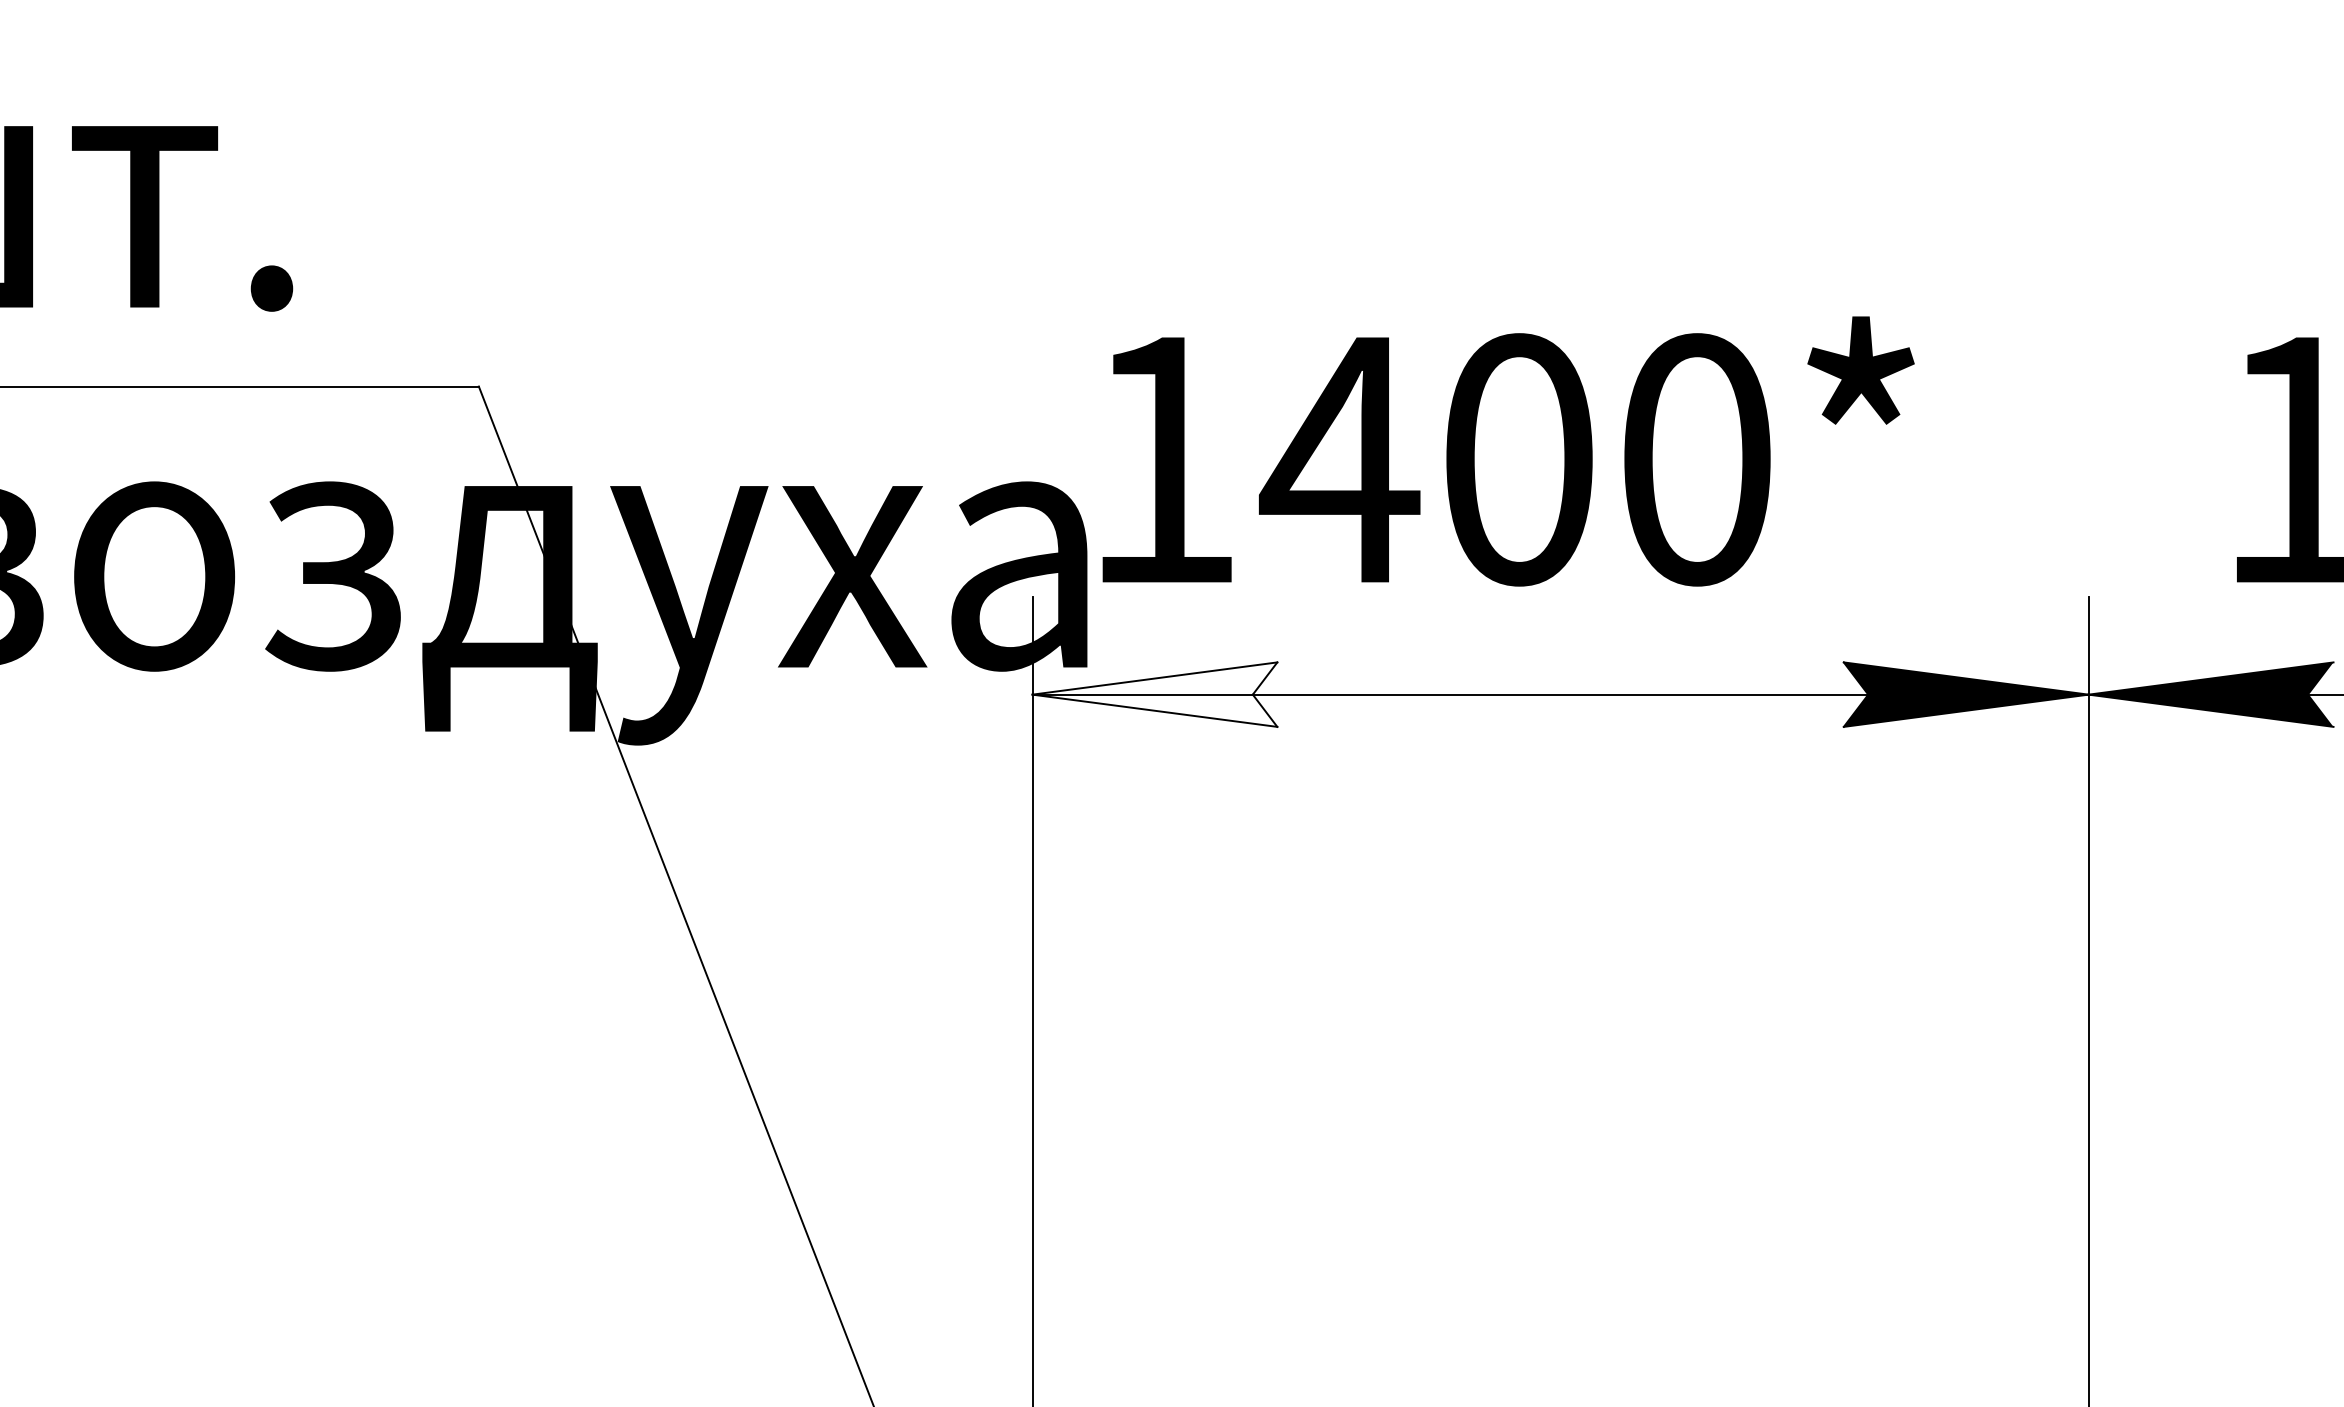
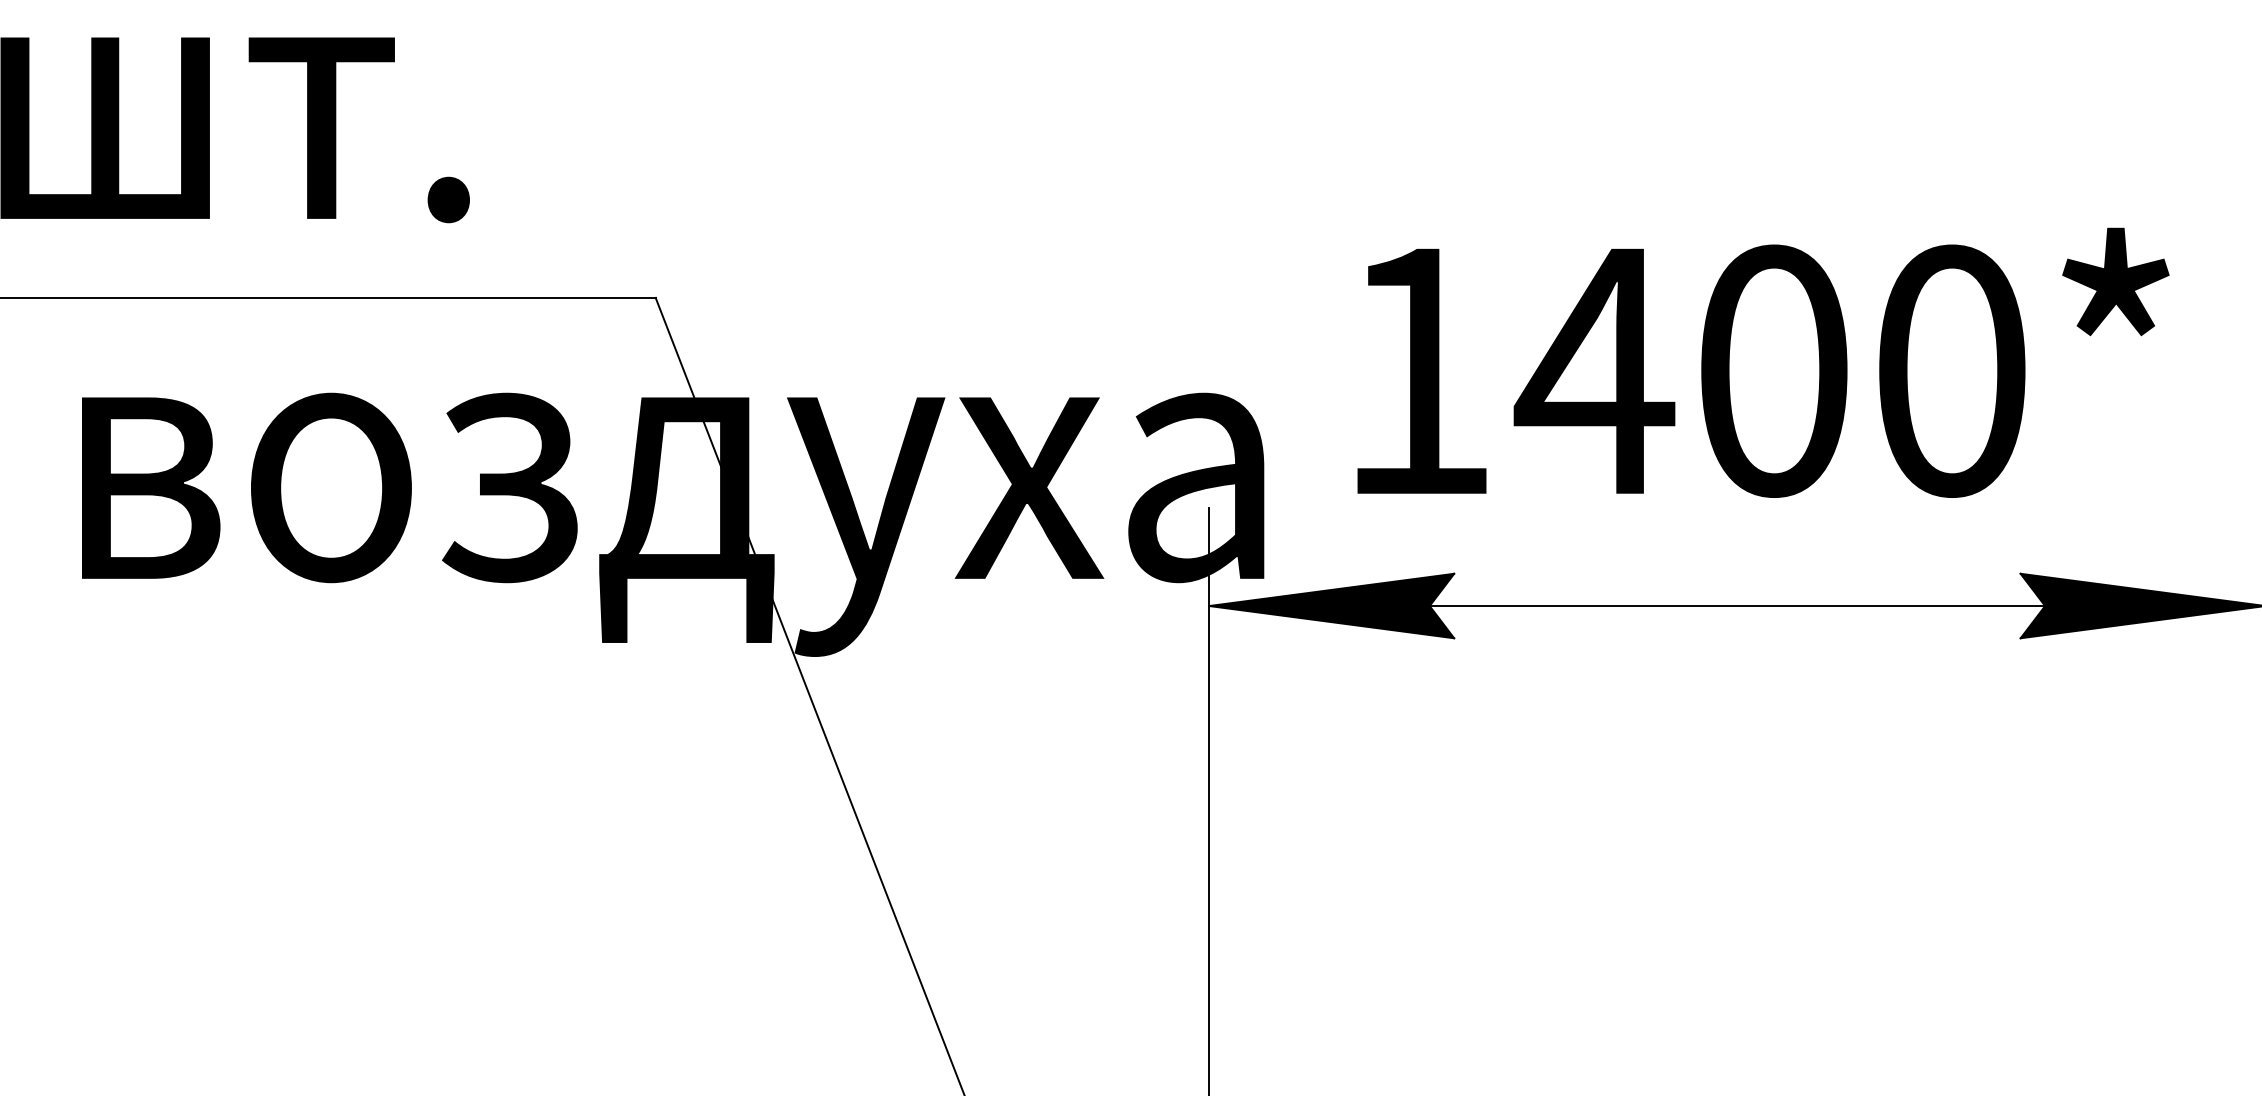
text: (1508, 451) -> (1763, 362), moved
fill: (1154, 694) -> (1331, 605), added

